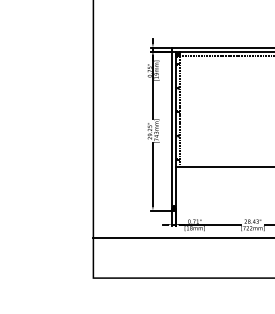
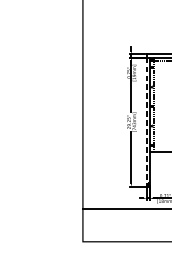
line: (171, 130) -> (146, 121), solid -> dashed

